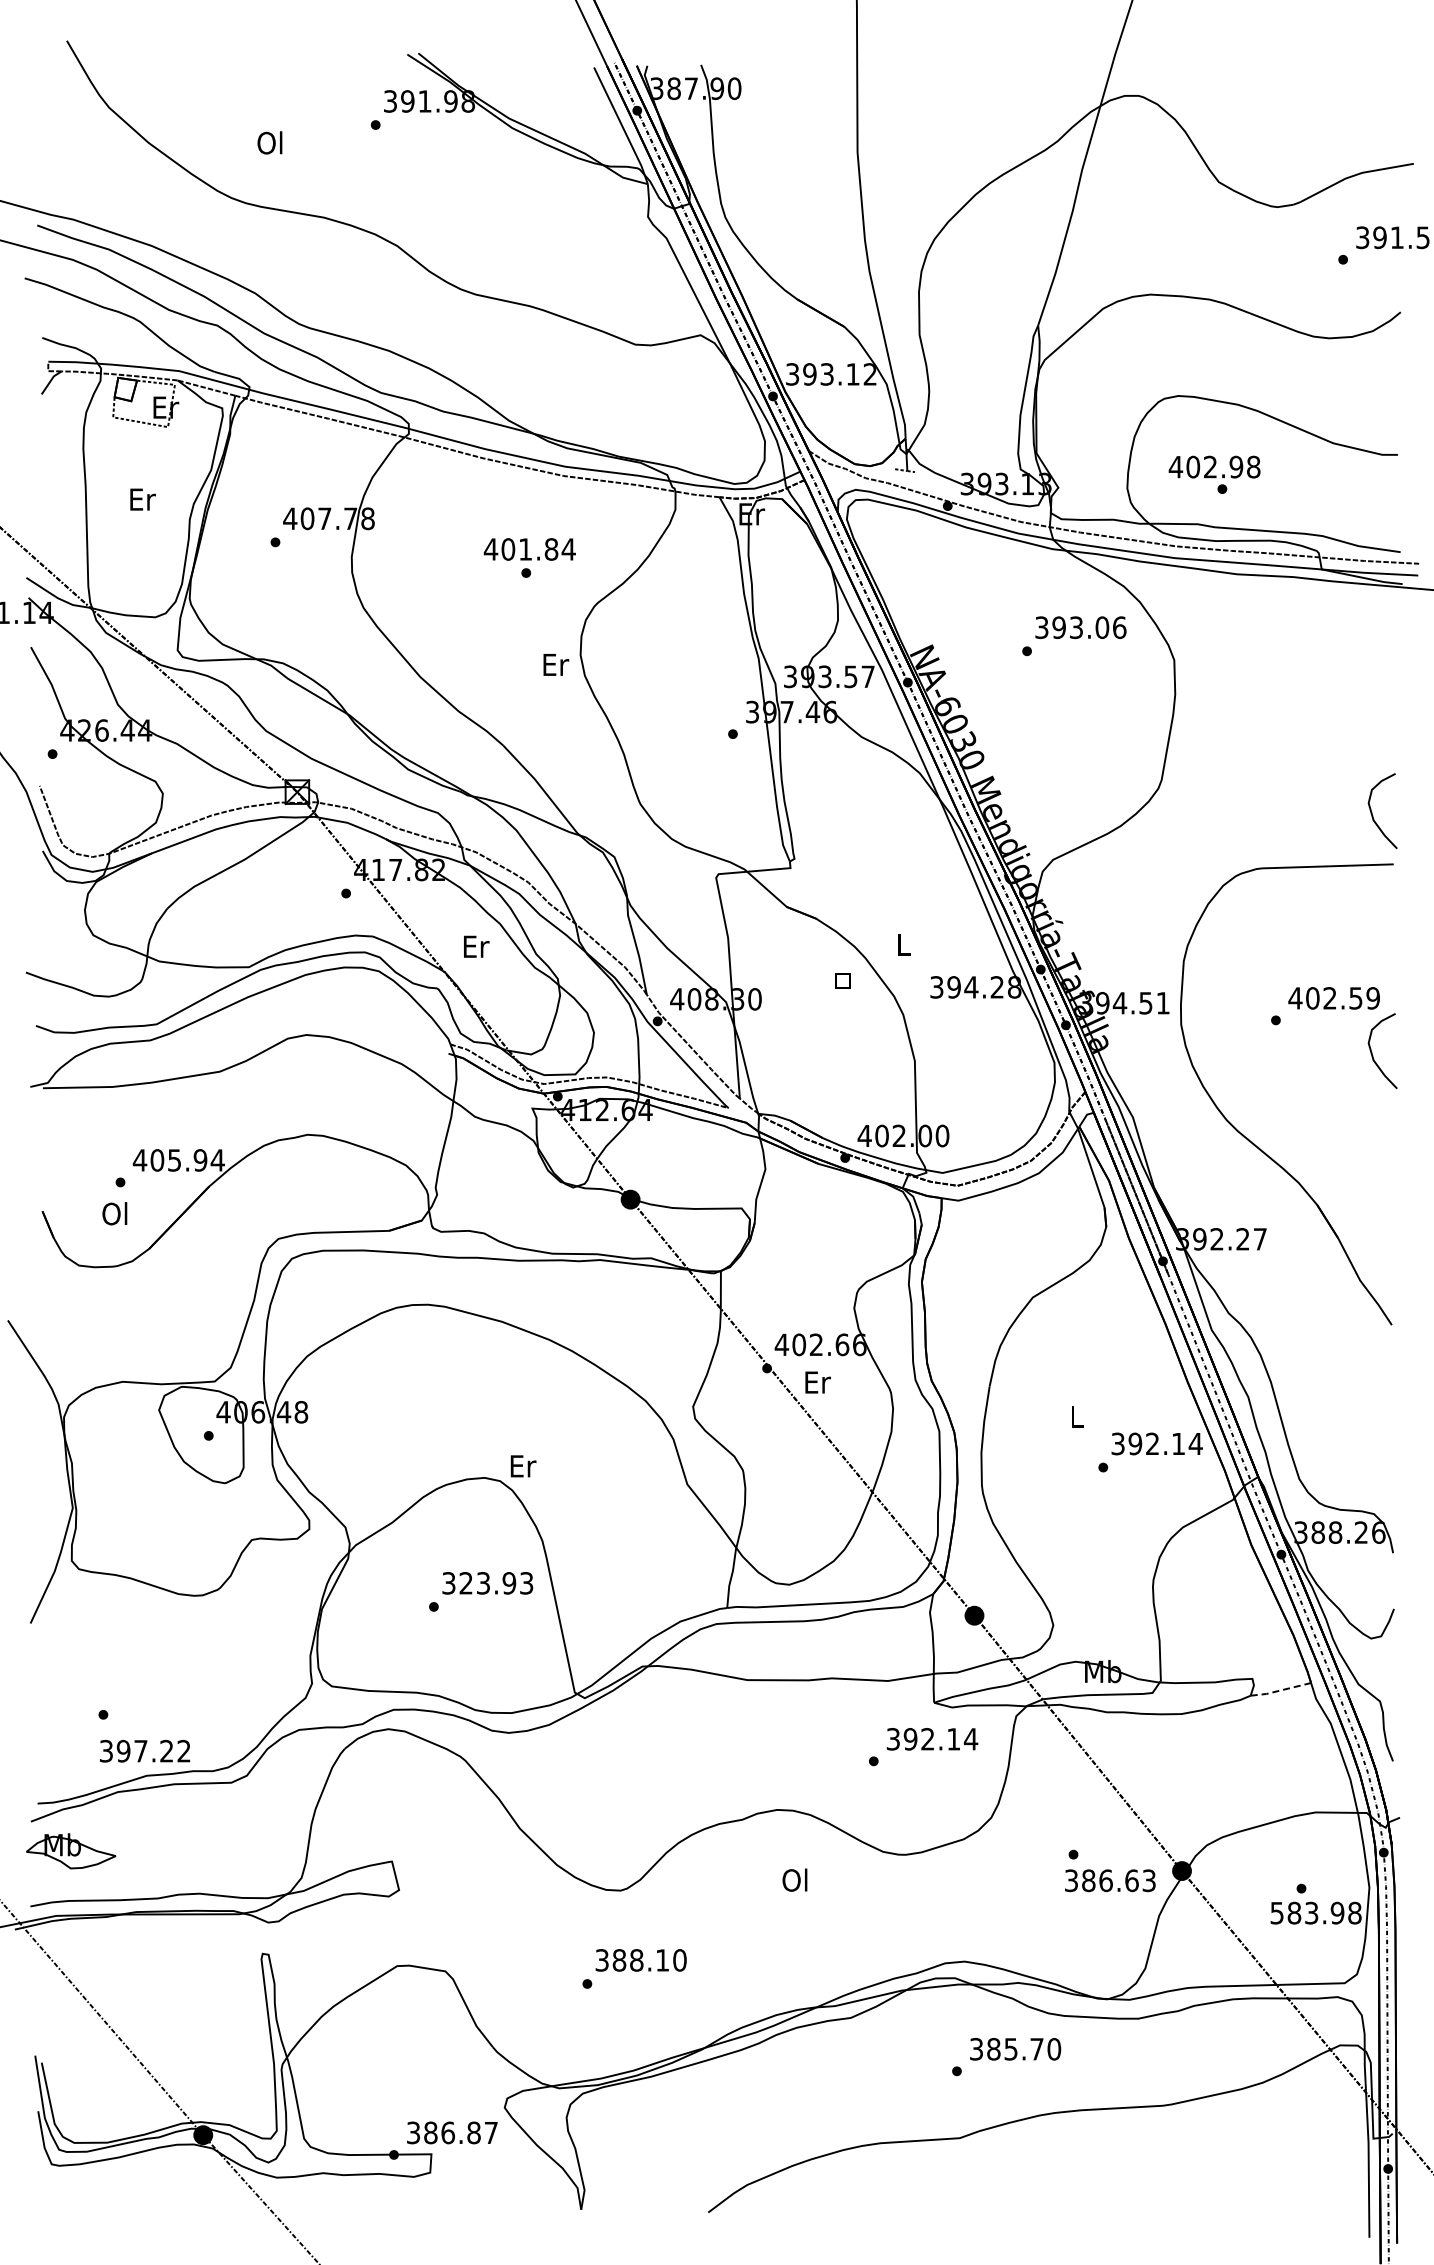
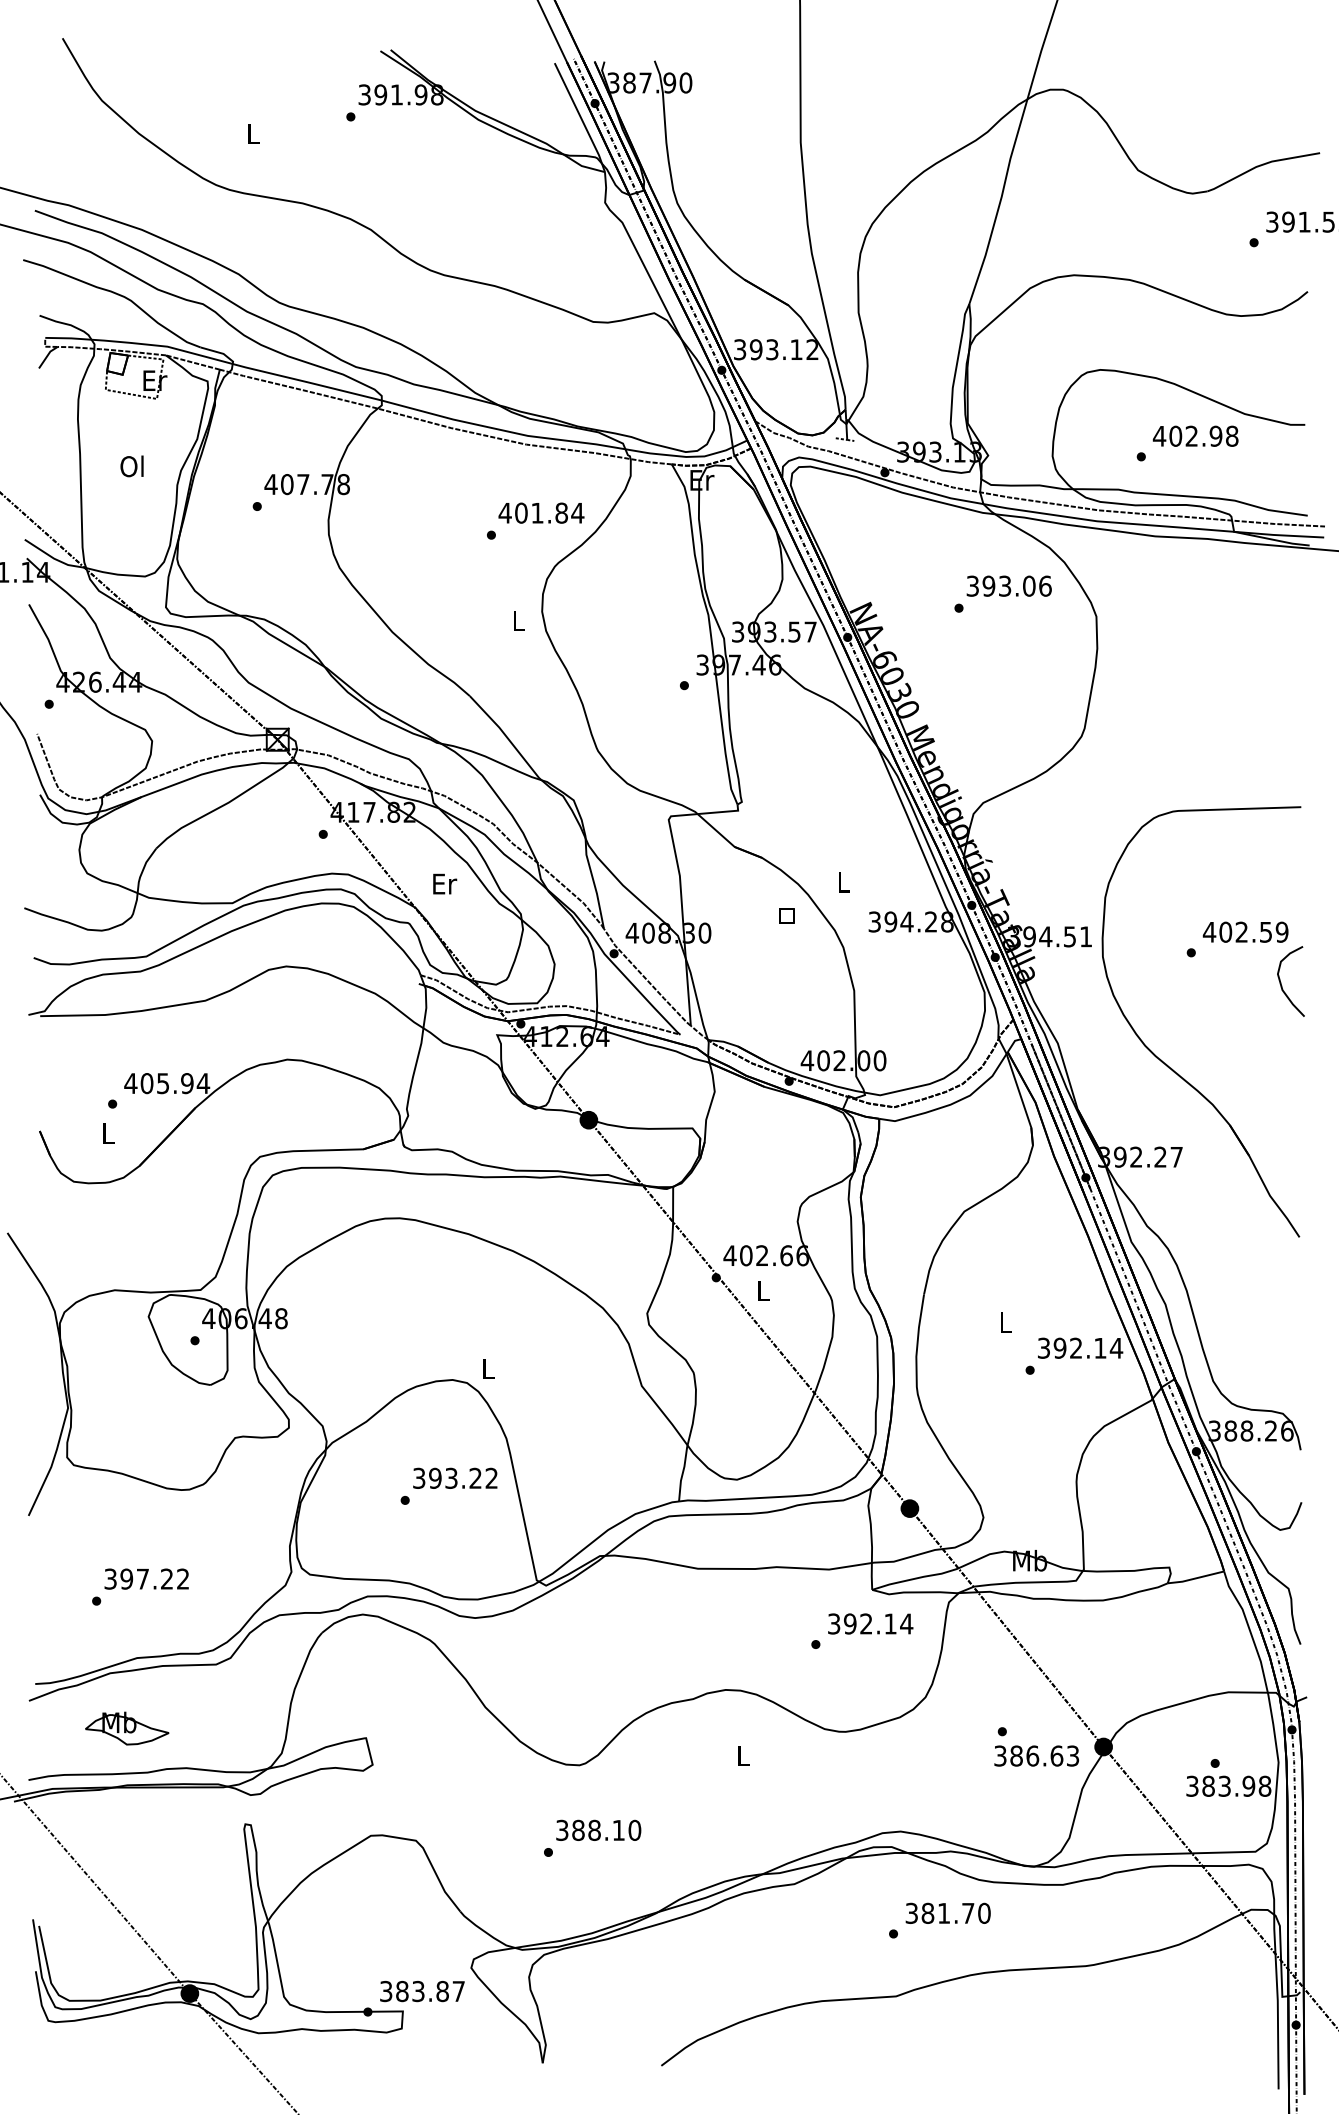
text: (269, 142) -> (251, 133), Ol -> L
text: (1214, 466) -> (1195, 435), moved
text: (142, 498) -> (133, 465), Er -> Ol
text: (529, 549) -> (541, 513), moved
text: (556, 664) -> (519, 620), Er -> L
curve: (1373, 815) -> (1282, 761), removed
text: (114, 1213) -> (107, 1133), Ol -> L
text: (817, 1382) -> (763, 1290), Er -> L
text: (523, 1466) -> (488, 1369), Er -> L
text: (496, 1583) -> (463, 1478), 323.93 -> 393.22
line: (1281, 1690) -> (1196, 1578), dashed -> solid
text: (145, 1750) -> (147, 1578), moved
part: (71, 1851) -> (127, 1728), moved
text: (794, 1879) -> (741, 1754), Ol -> L
text: (1277, 1912) -> (1192, 1785), 583.98 -> 383.98
text: (1010, 2049) -> (943, 1913), 385.70 -> 381.70
text: (448, 2132) -> (418, 1991), 386.87 -> 383.87

